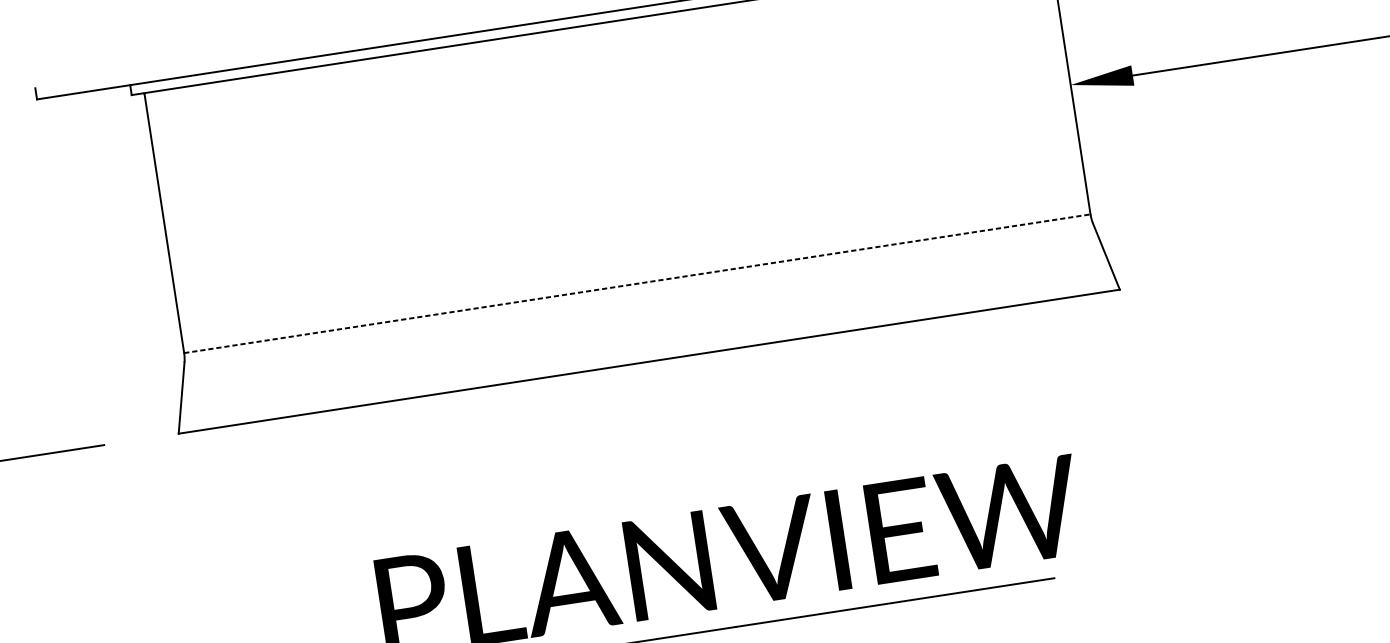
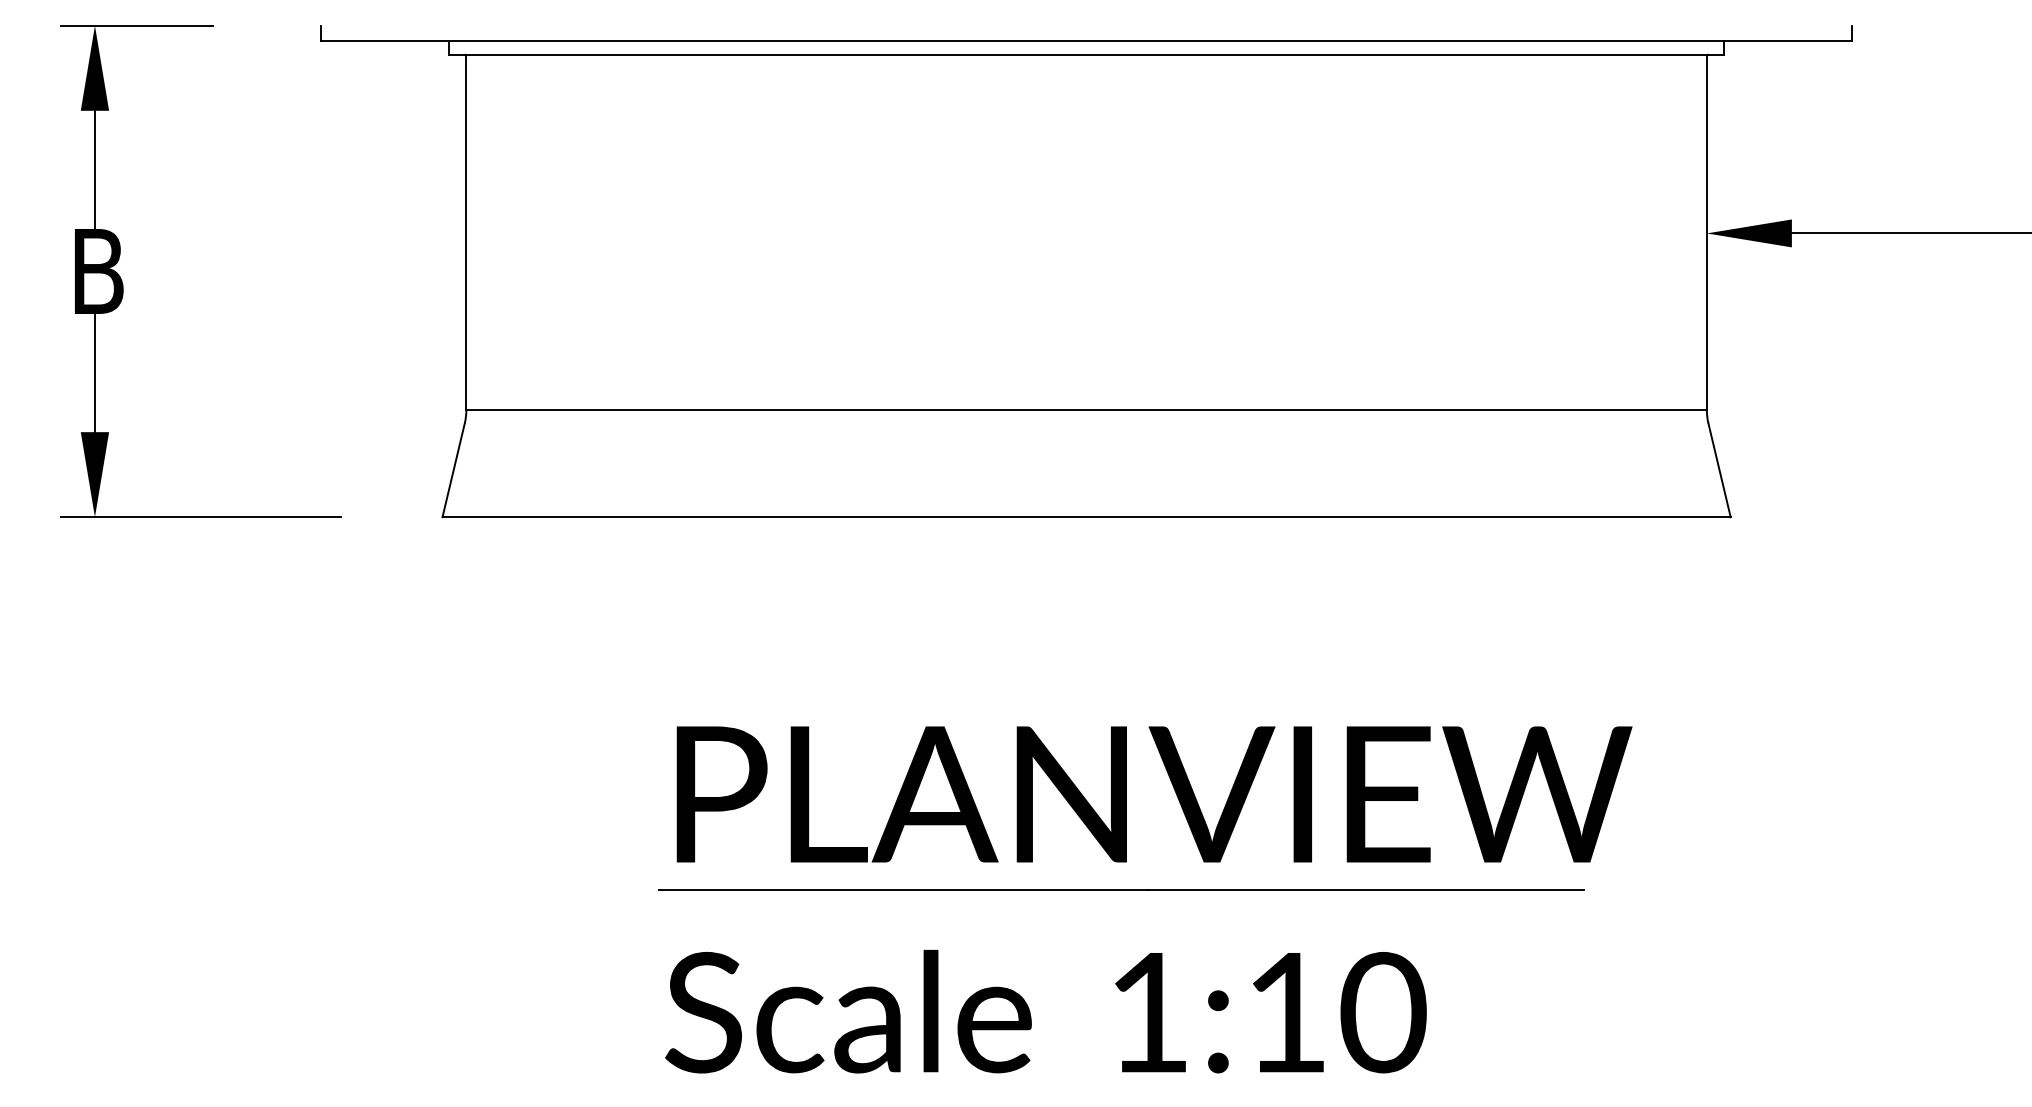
line: (637, 283) -> (1087, 410), dashed -> solid

